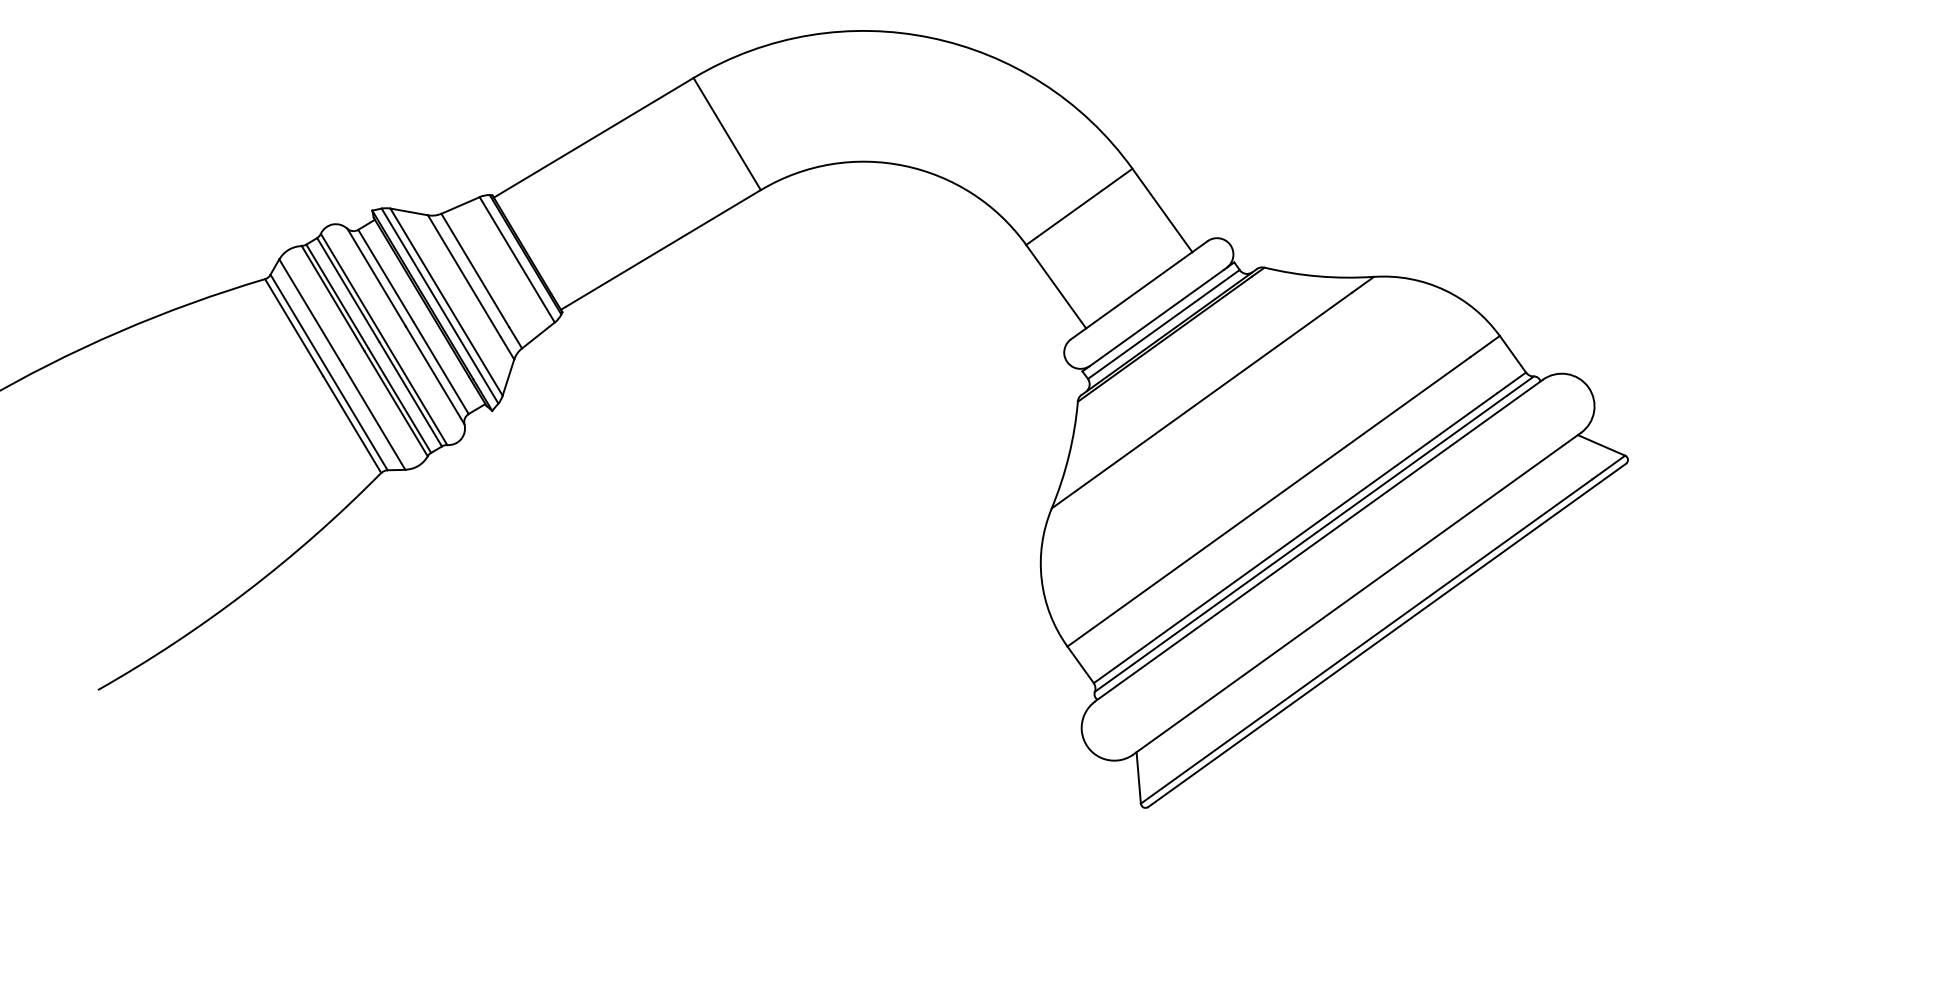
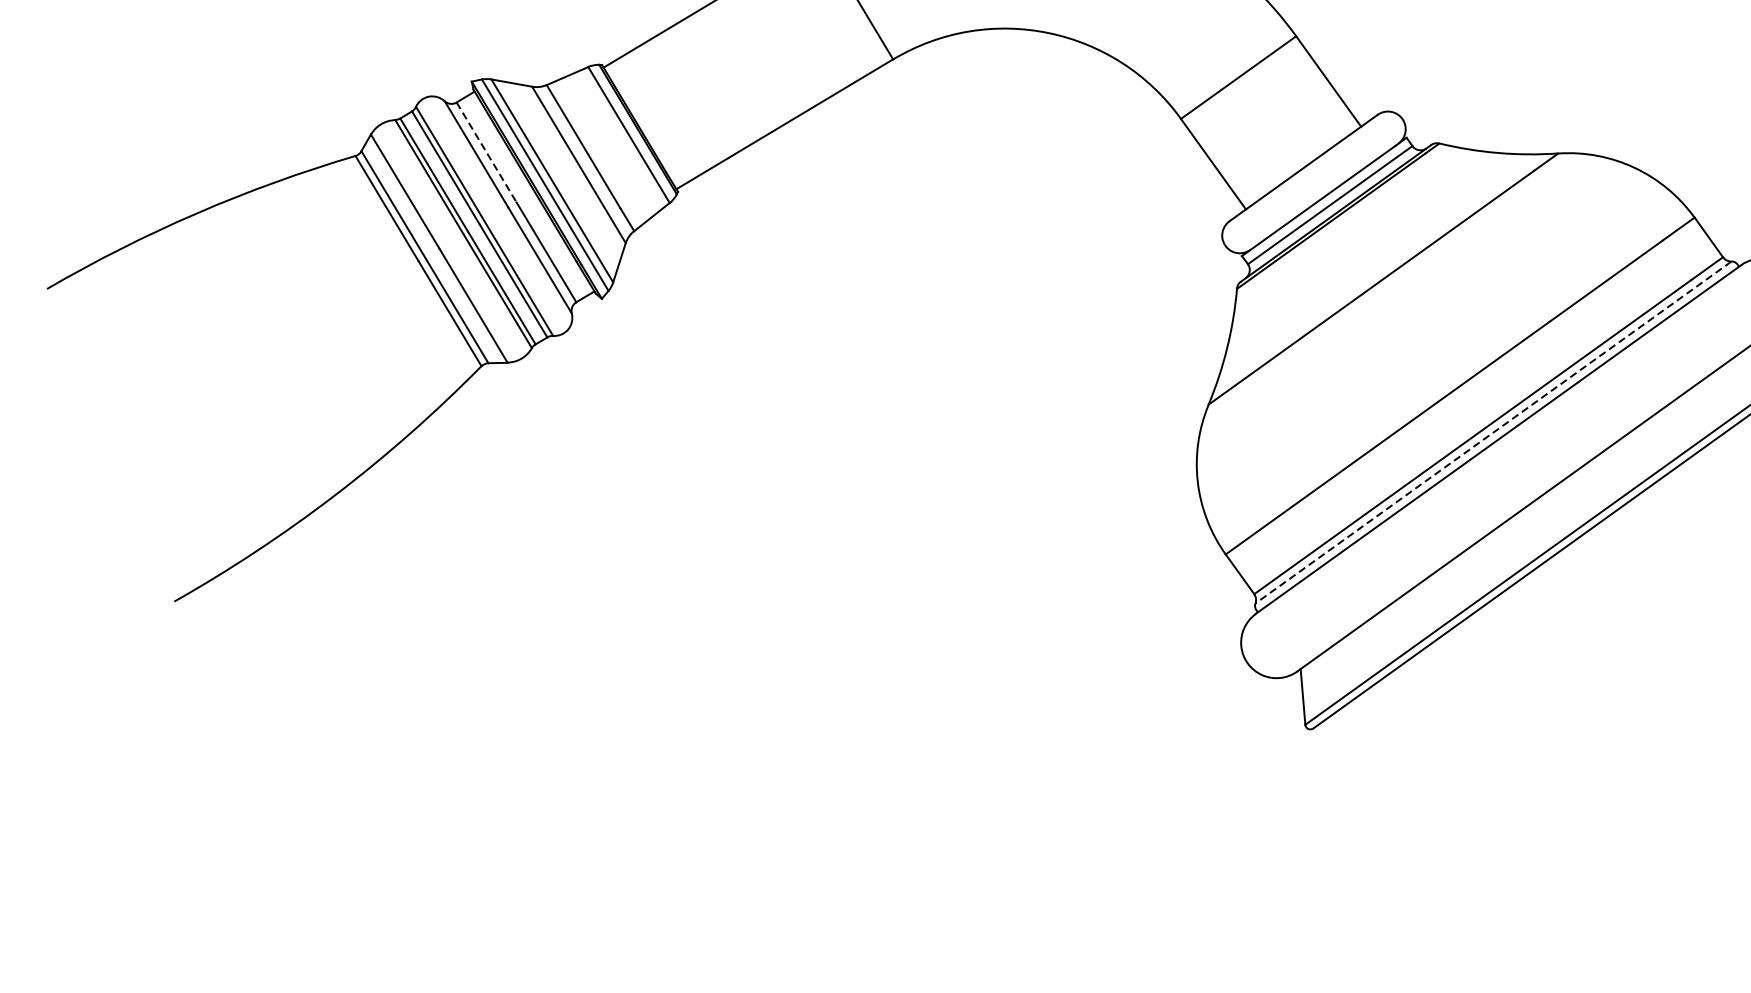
line: (385, 275) -> (486, 152), solid -> dashed
line: (1314, 534) -> (1493, 432), solid -> dashed

